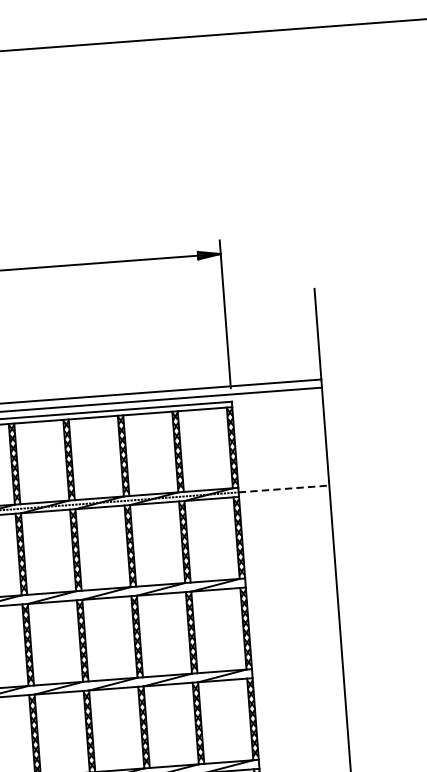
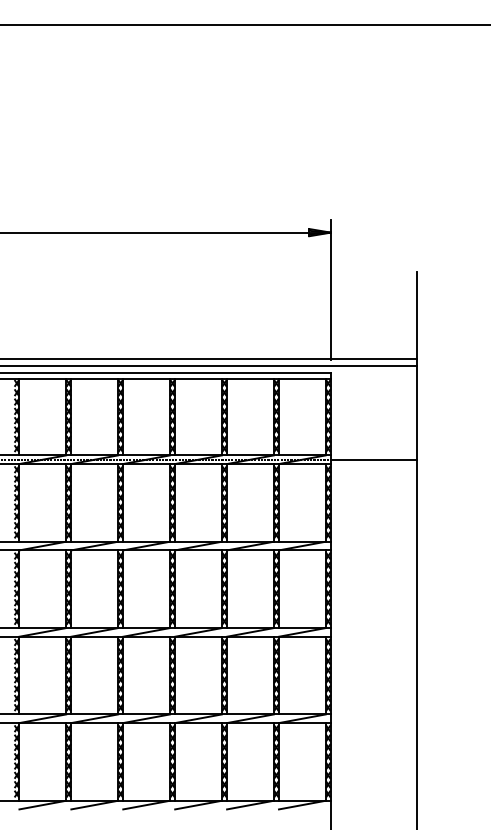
line: (284, 488) -> (374, 459), dashed -> solid

